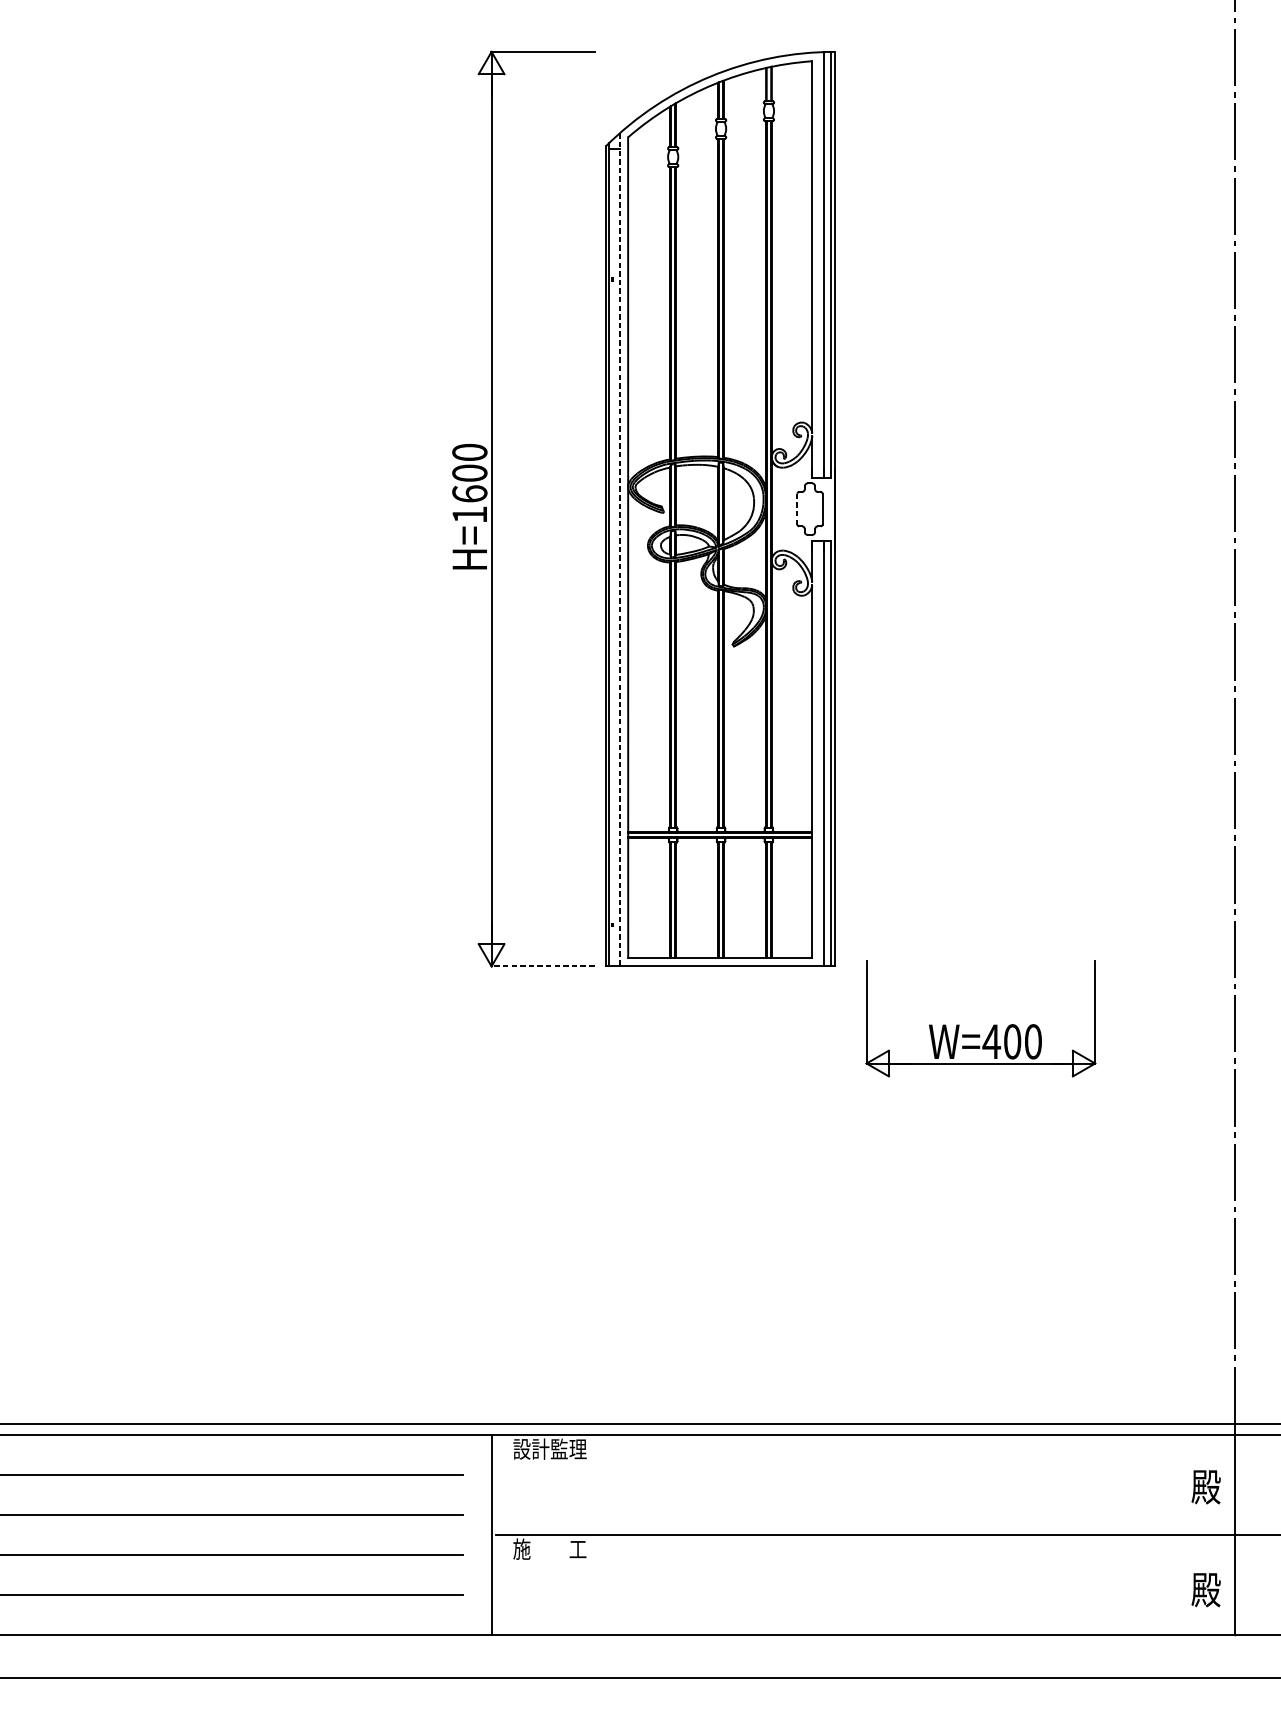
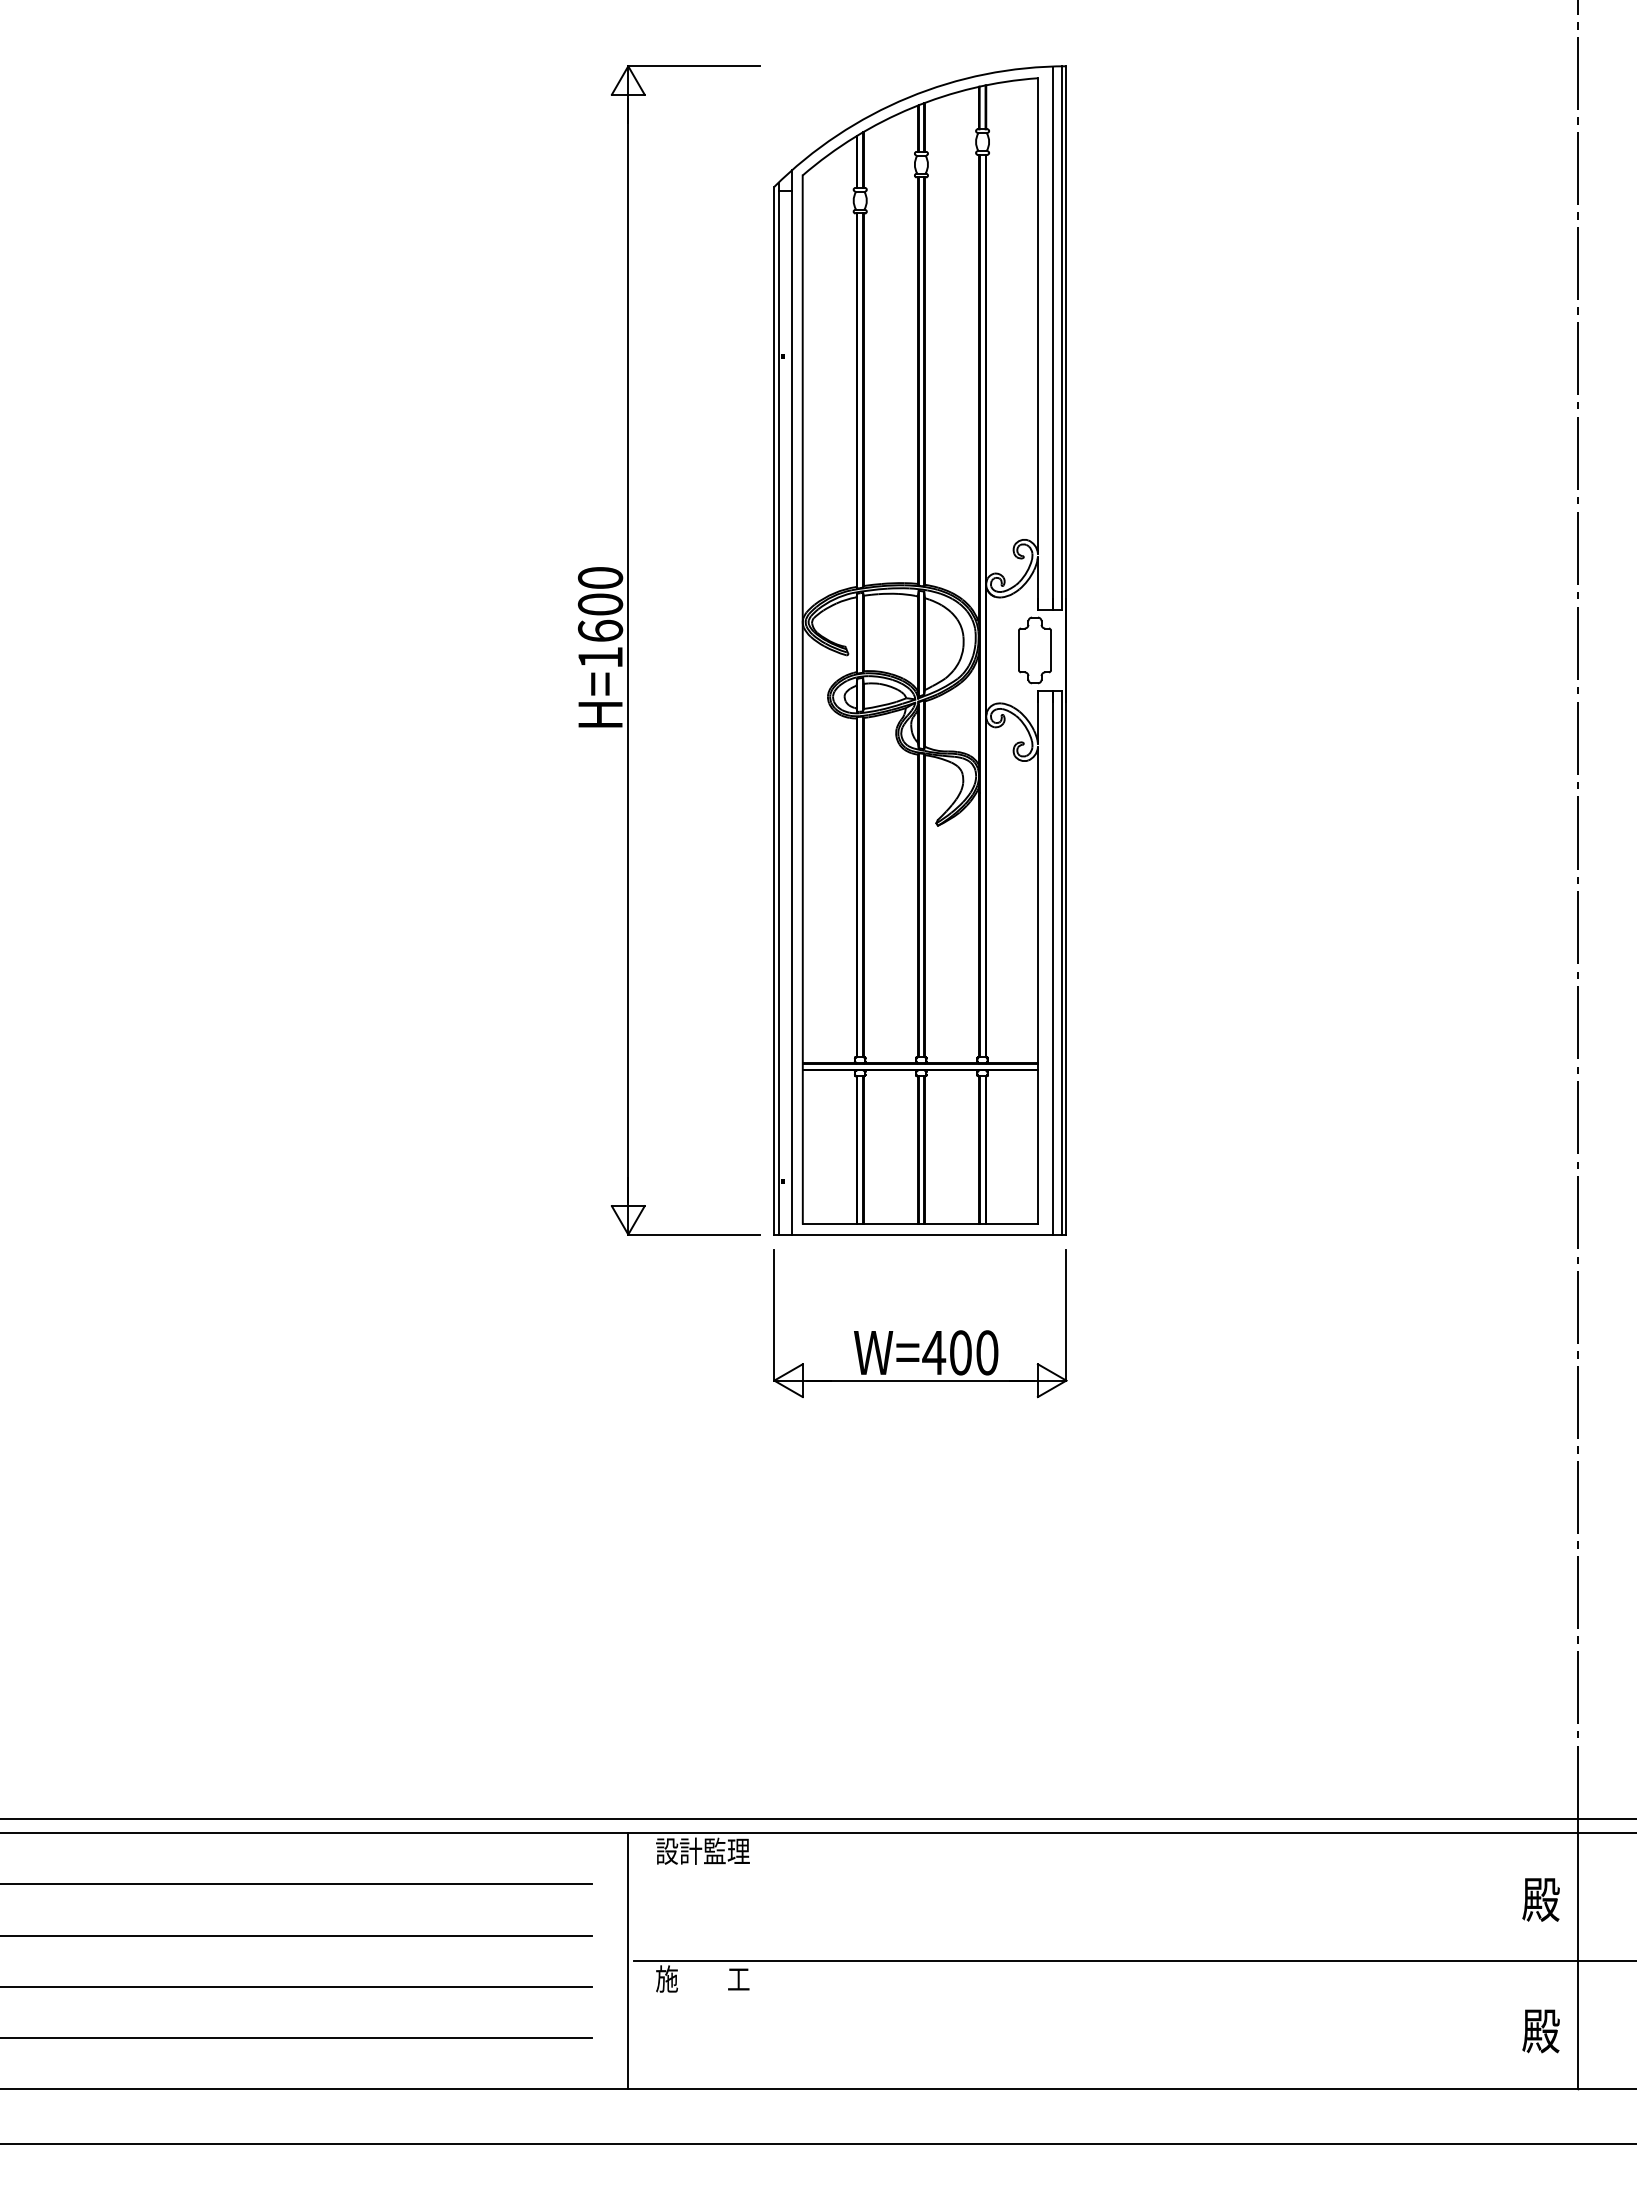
line: (797, 509) -> (1018, 650), dashed -> solid
line: (619, 550) -> (791, 703), dashed -> solid
line: (542, 966) -> (693, 1234), dashed -> solid
part: (992, 1025) -> (935, 1332), moved

